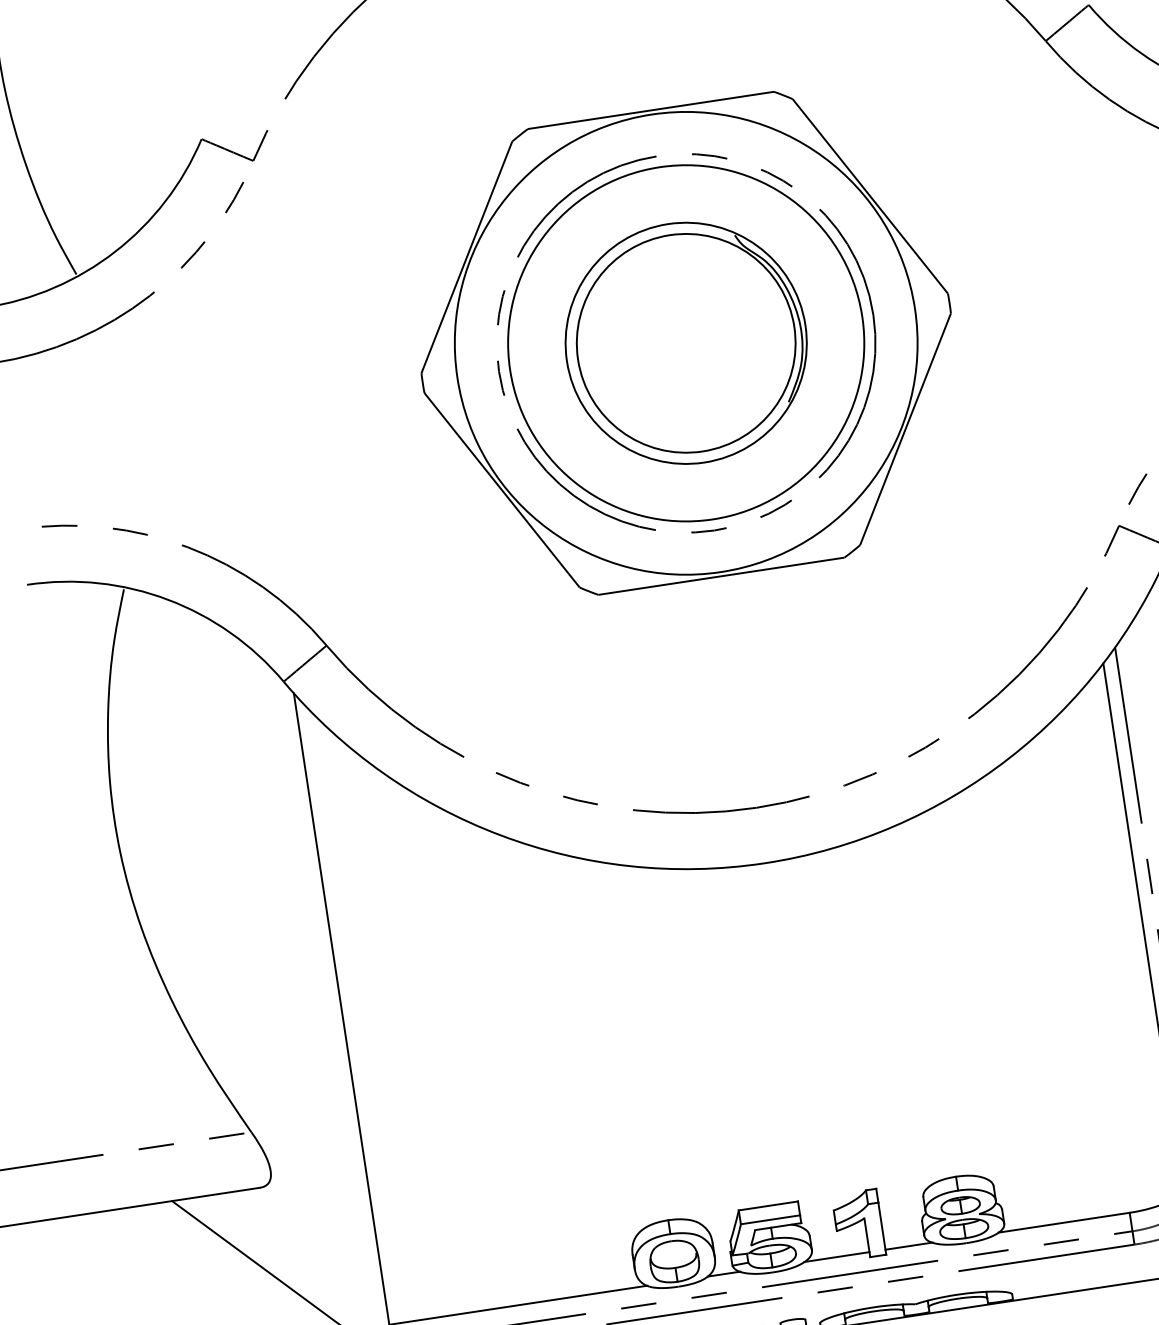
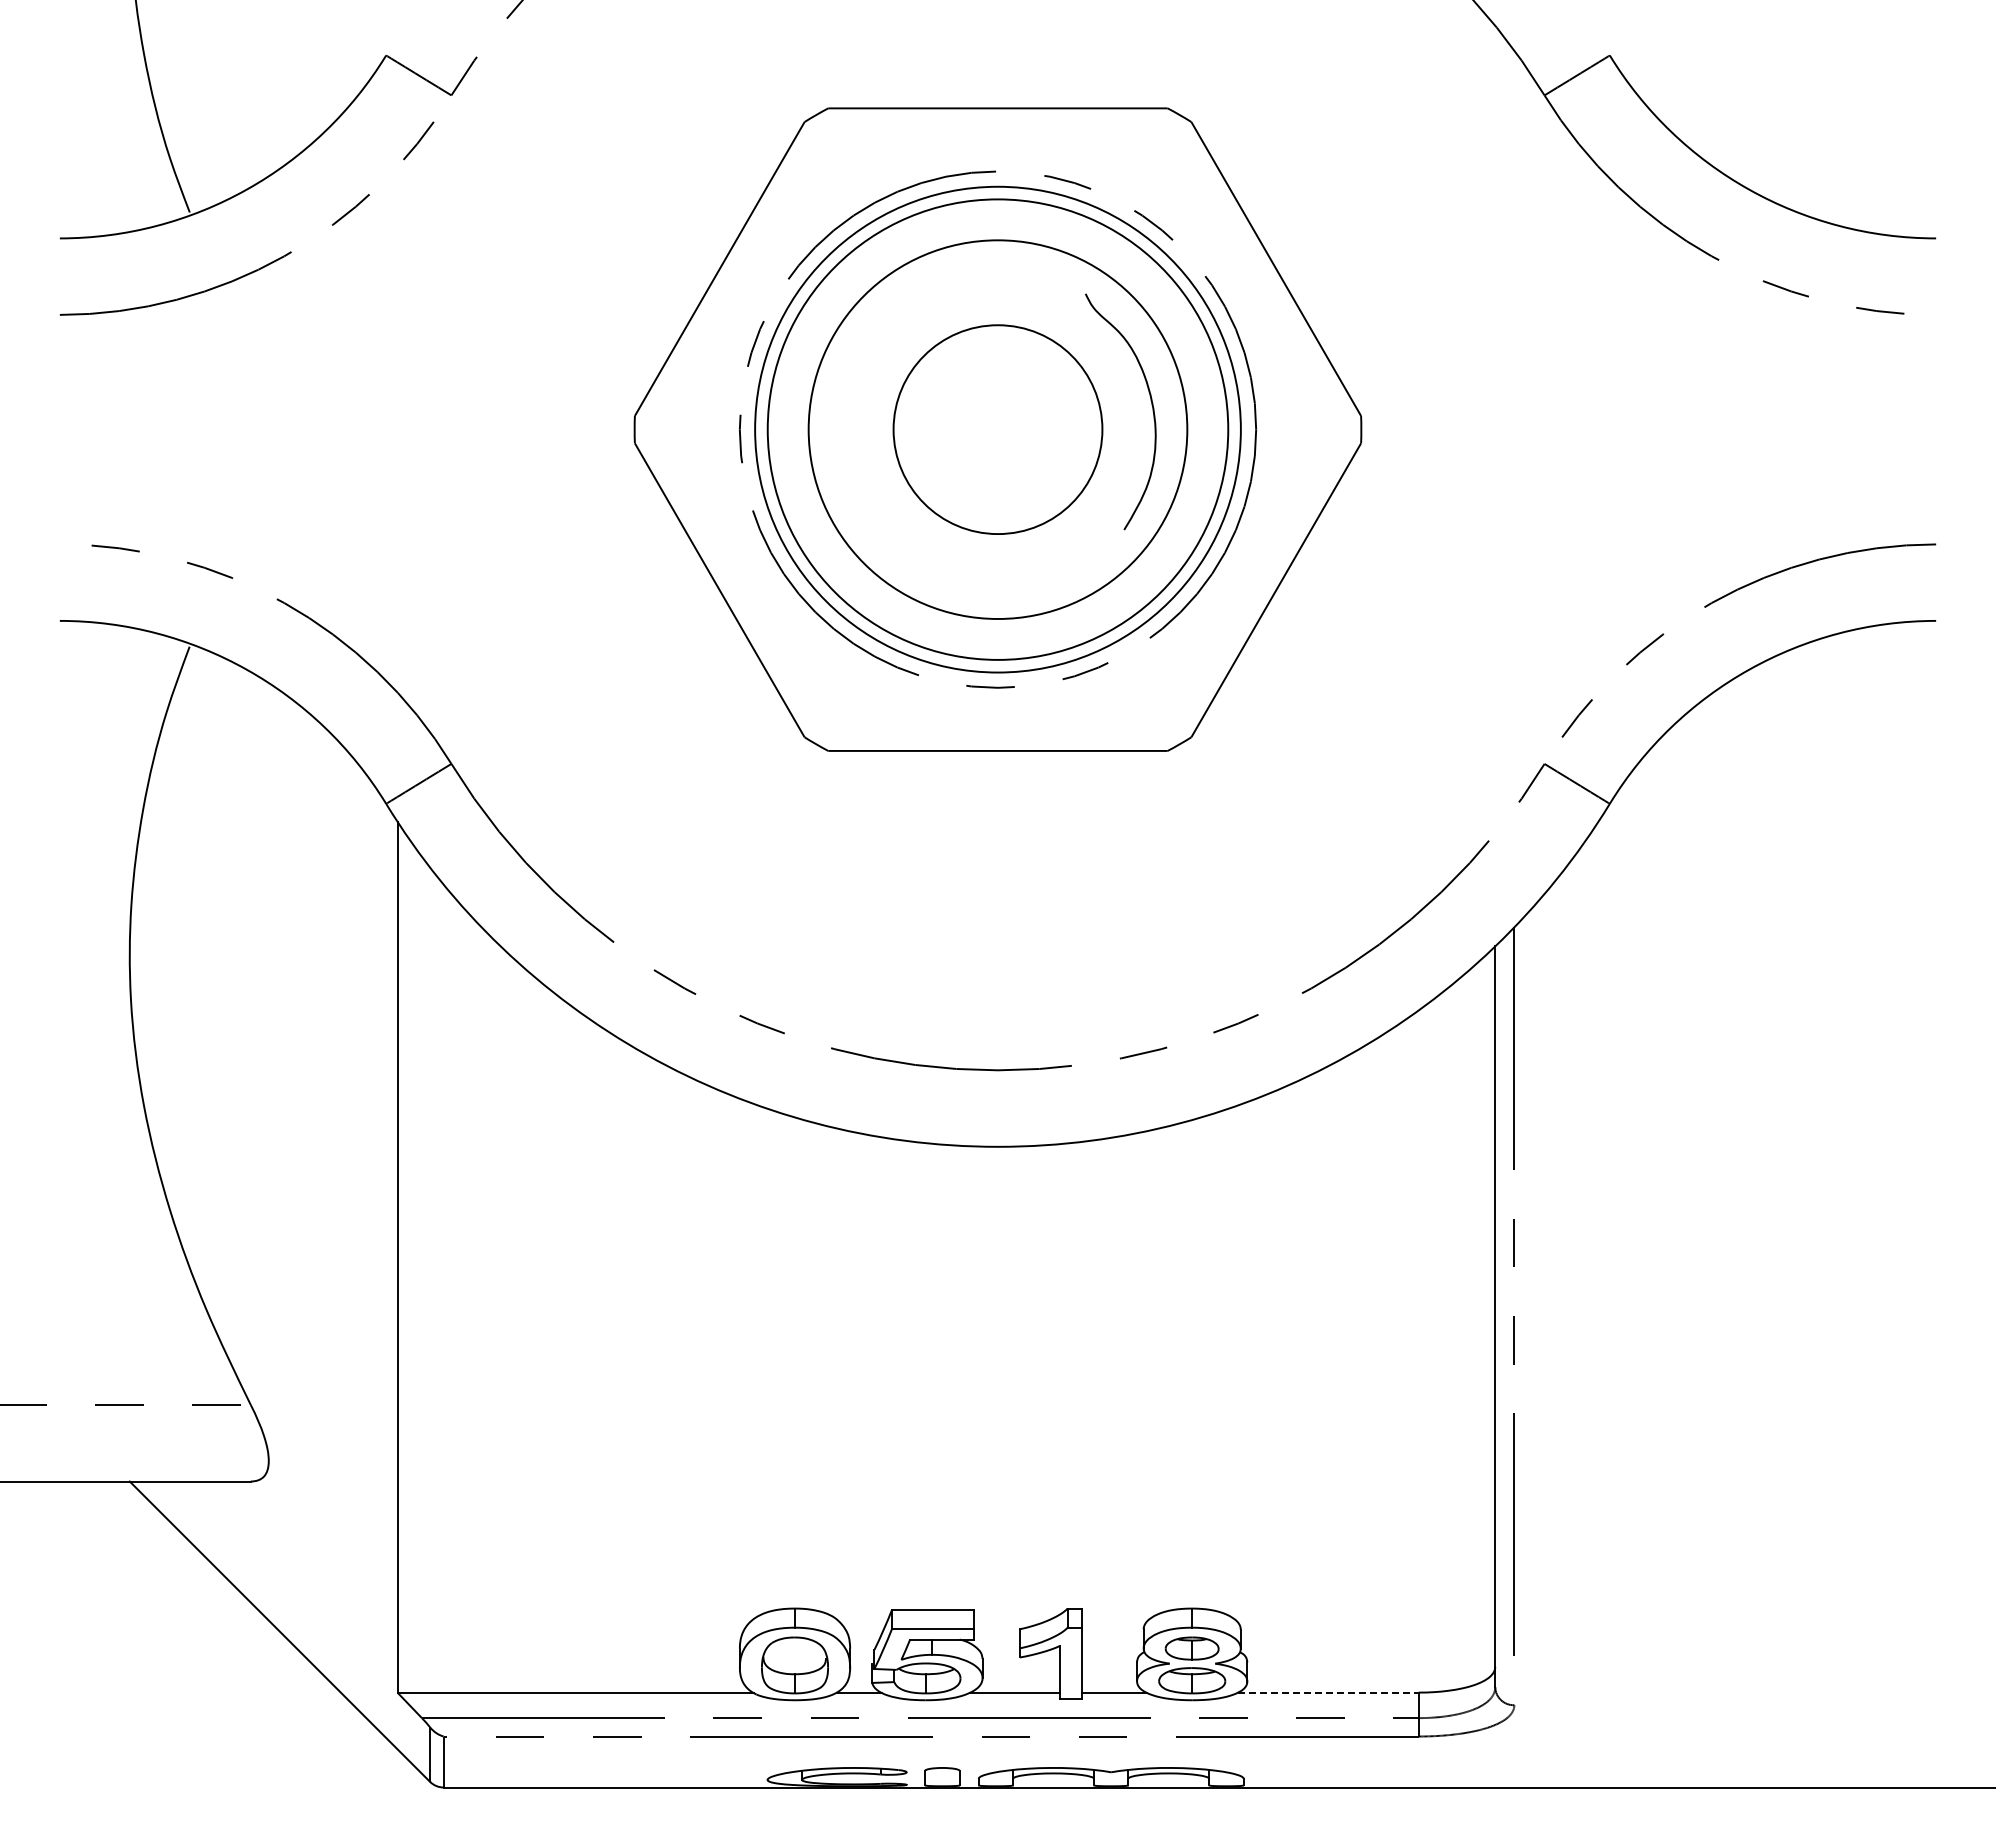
circle: (685, 343) -> (997, 429), size x0.6
circle: (685, 343) -> (997, 429), size x0.7
circle: (685, 343) -> (997, 429), size x1.4
line: (1064, 1222) -> (1328, 1692), solid -> dashed

